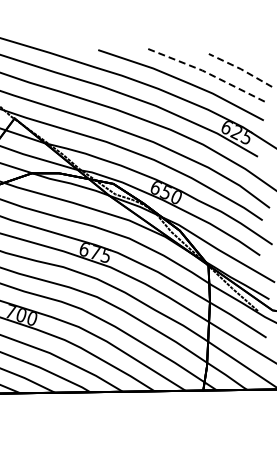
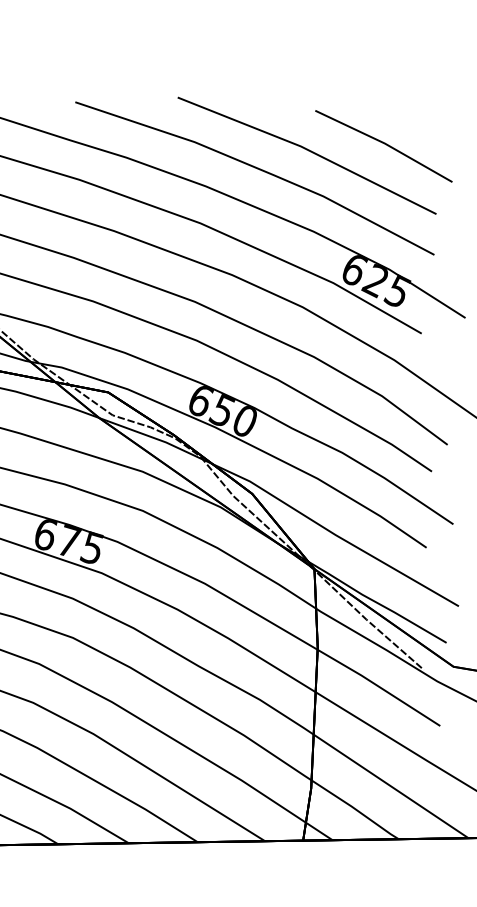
line: (240, 69) -> (383, 144), dashed -> solid
line: (204, 71) -> (305, 148), dashed -> solid

